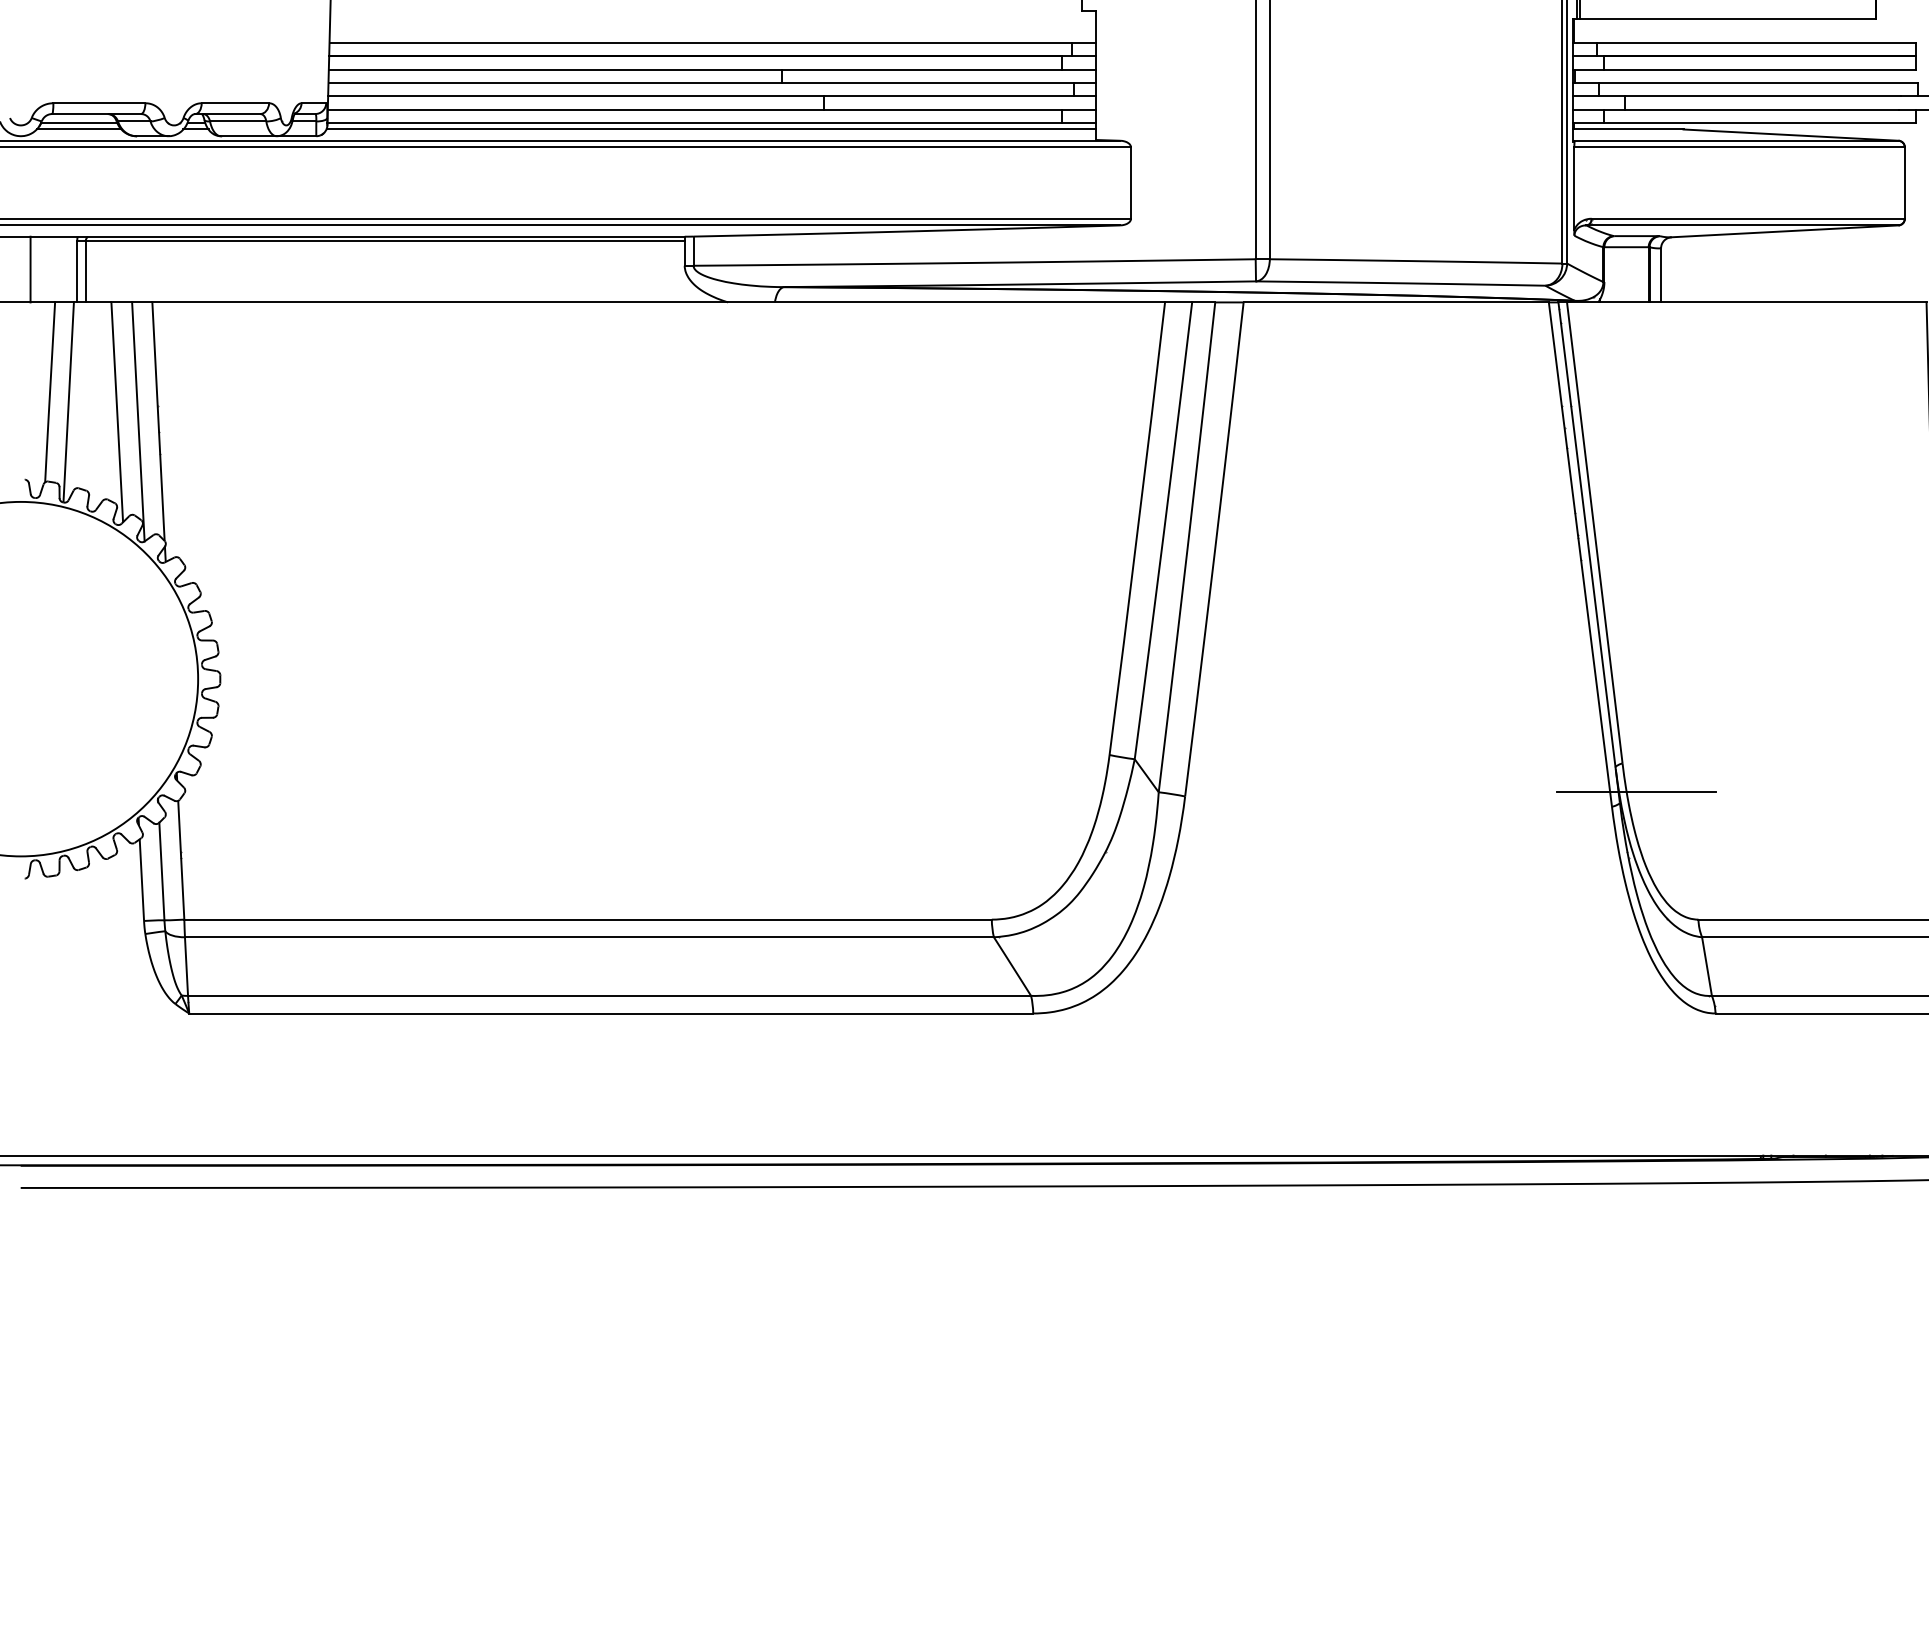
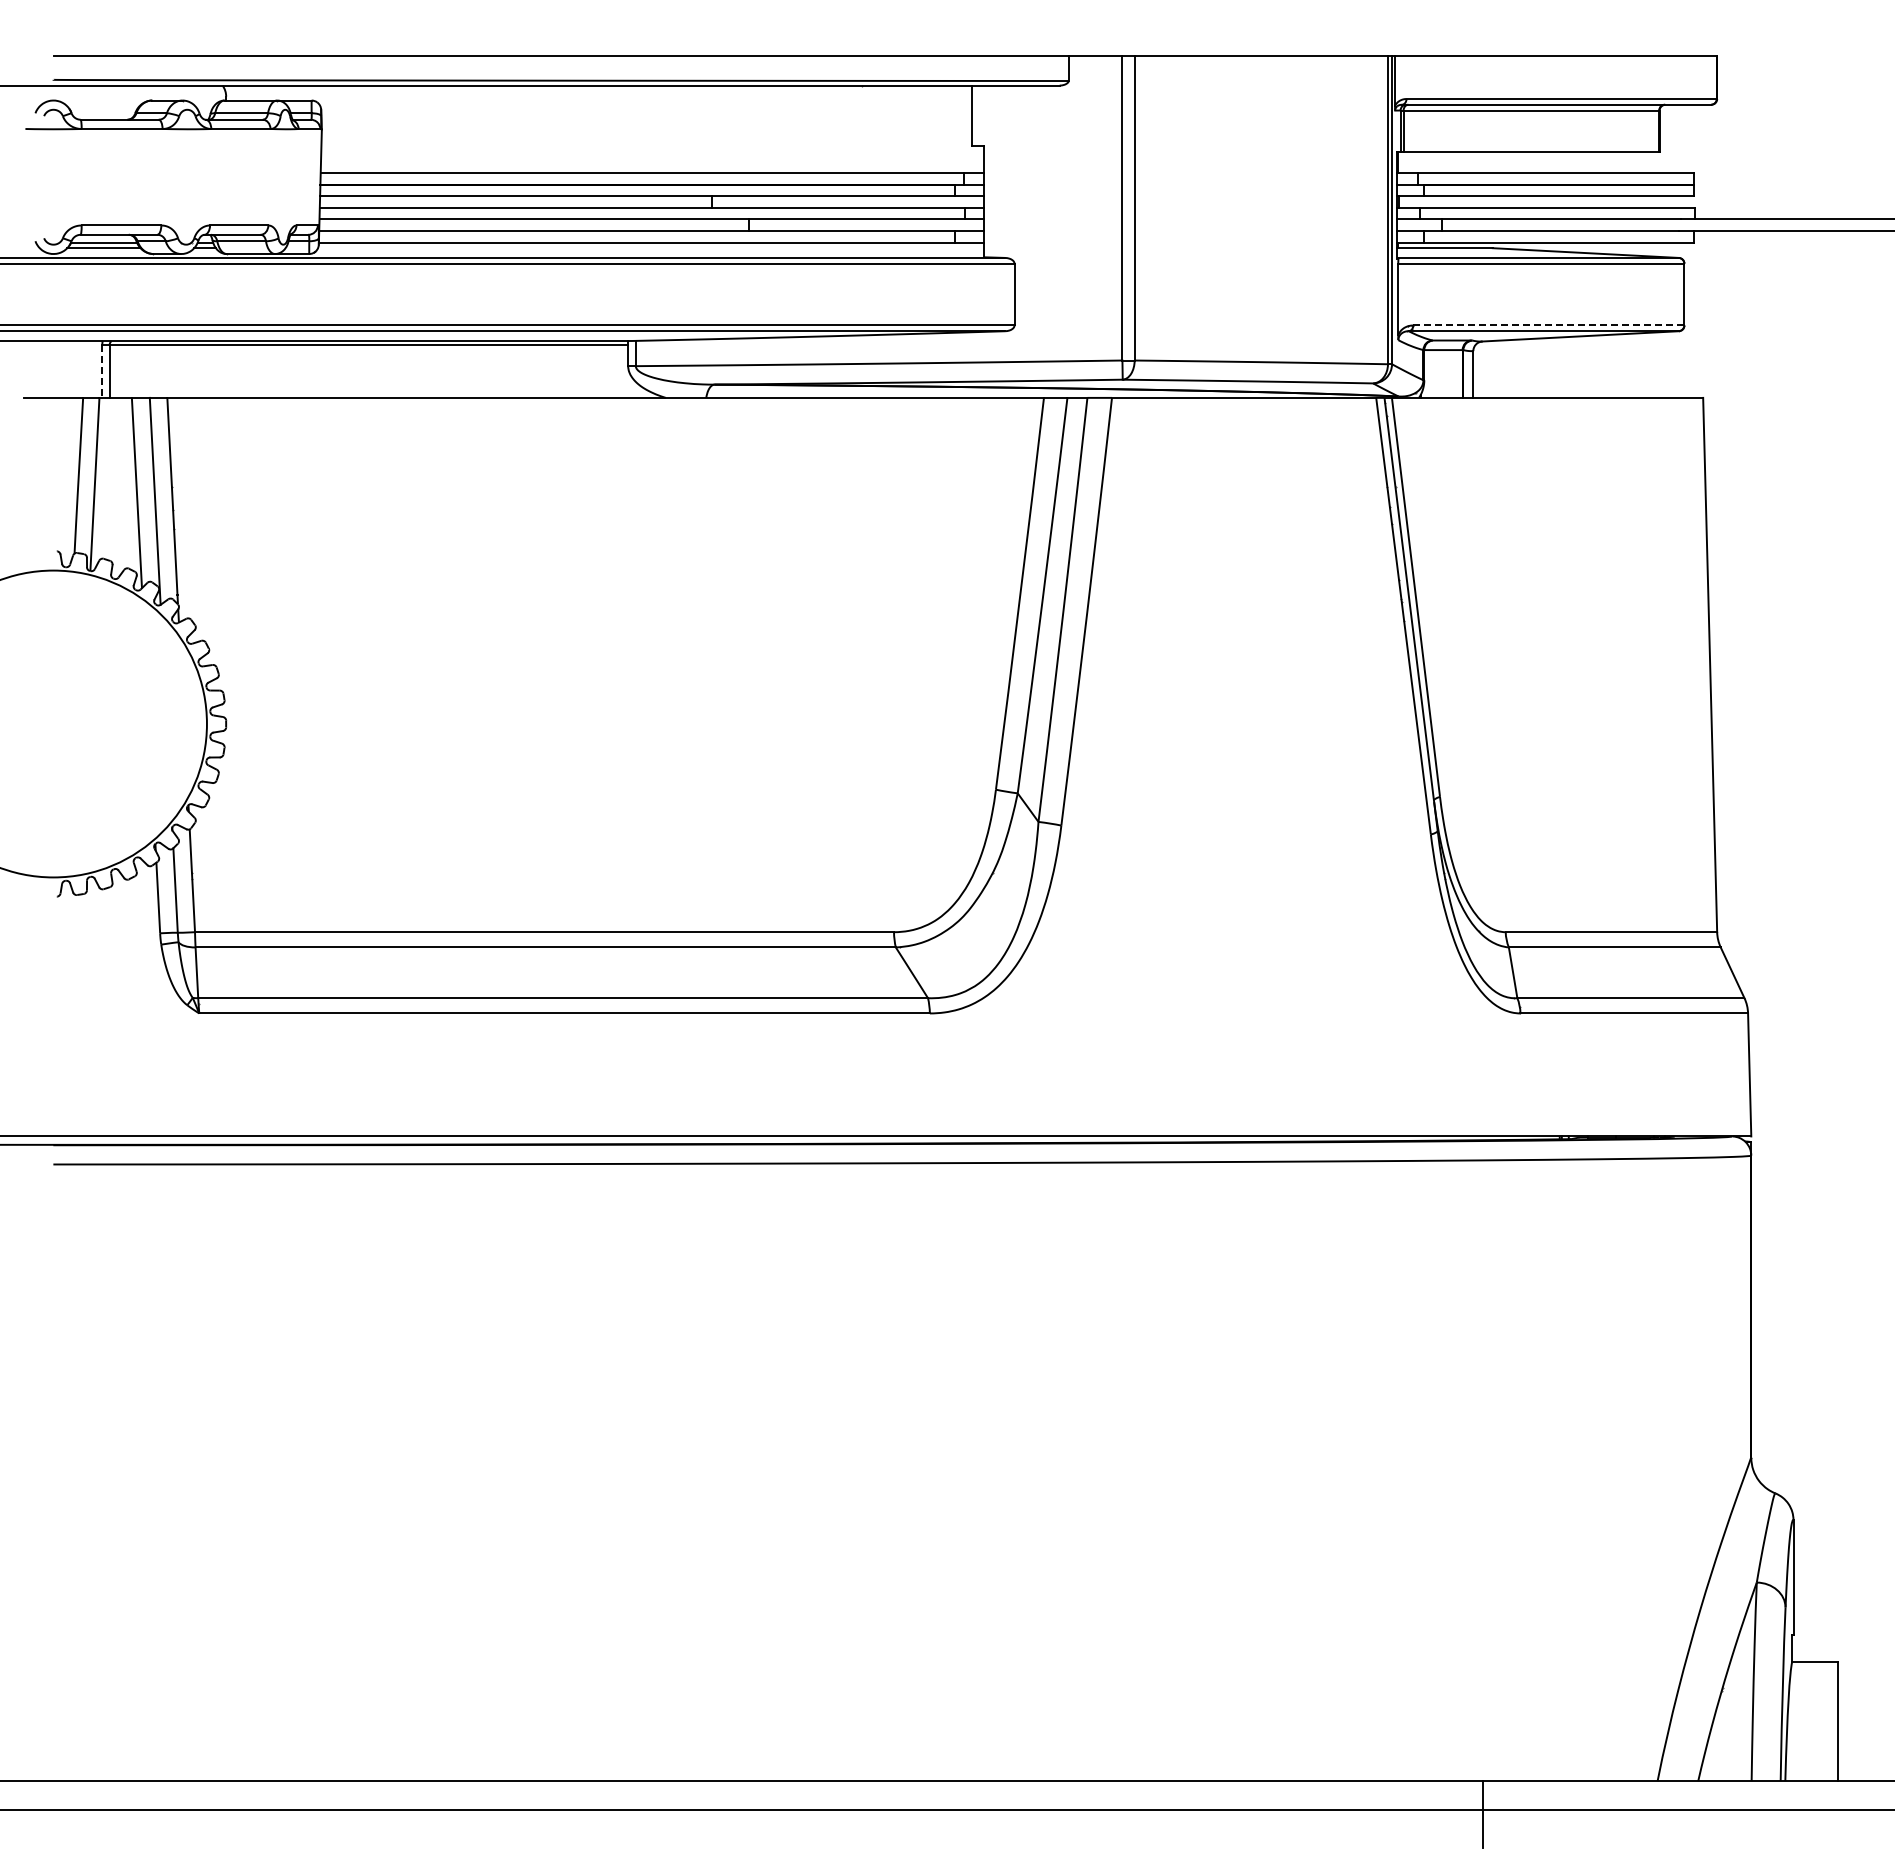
line: (711, 129) -> (651, 248), removed
line: (1747, 218) -> (1548, 325), solid -> dashed
line: (30, 269) -> (61, 369), removed
line: (77, 273) -> (102, 372), solid -> dashed
line: (1635, 791) -> (1451, 821), removed

